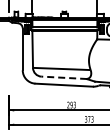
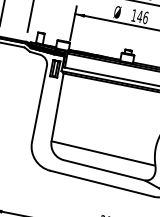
line: (64, 77) -> (105, 169), dashed -> solid

